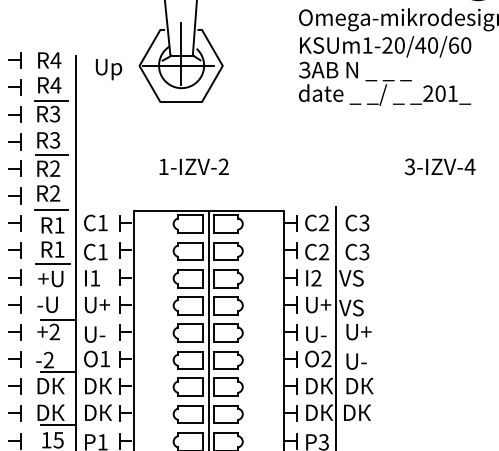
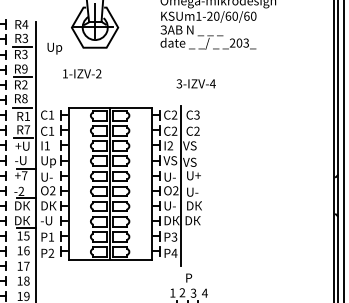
text: (420, 44) -> (228, 15), KSUm1-20/40/60 -> KSUm1-20/60/60
text: (108, 69) -> (54, 48), moved
text: (56, 85) -> (25, 38), R4 -> R3
text: (451, 92) -> (245, 42), _201_ -> _203_
text: (54, 141) -> (24, 69), R3 -> R9
text: (194, 166) -> (82, 73), moved
text: (438, 166) -> (195, 83), moved
text: (54, 193) -> (24, 98), R2 -> R8
text: (59, 248) -> (27, 129), R1 -> R7
text: (363, 252) -> (196, 131), 3 -> 2
text: (316, 304) -> (170, 160), U+ -> VS
text: (104, 308) -> (52, 162), U+ -> Up
text: (54, 331) -> (24, 175), +2 -> +7
text: (104, 358) -> (52, 190), O1 -> O2
text: (318, 385) -> (171, 205), DК -> U-
text: (97, 412) -> (48, 220), DК -> -U

